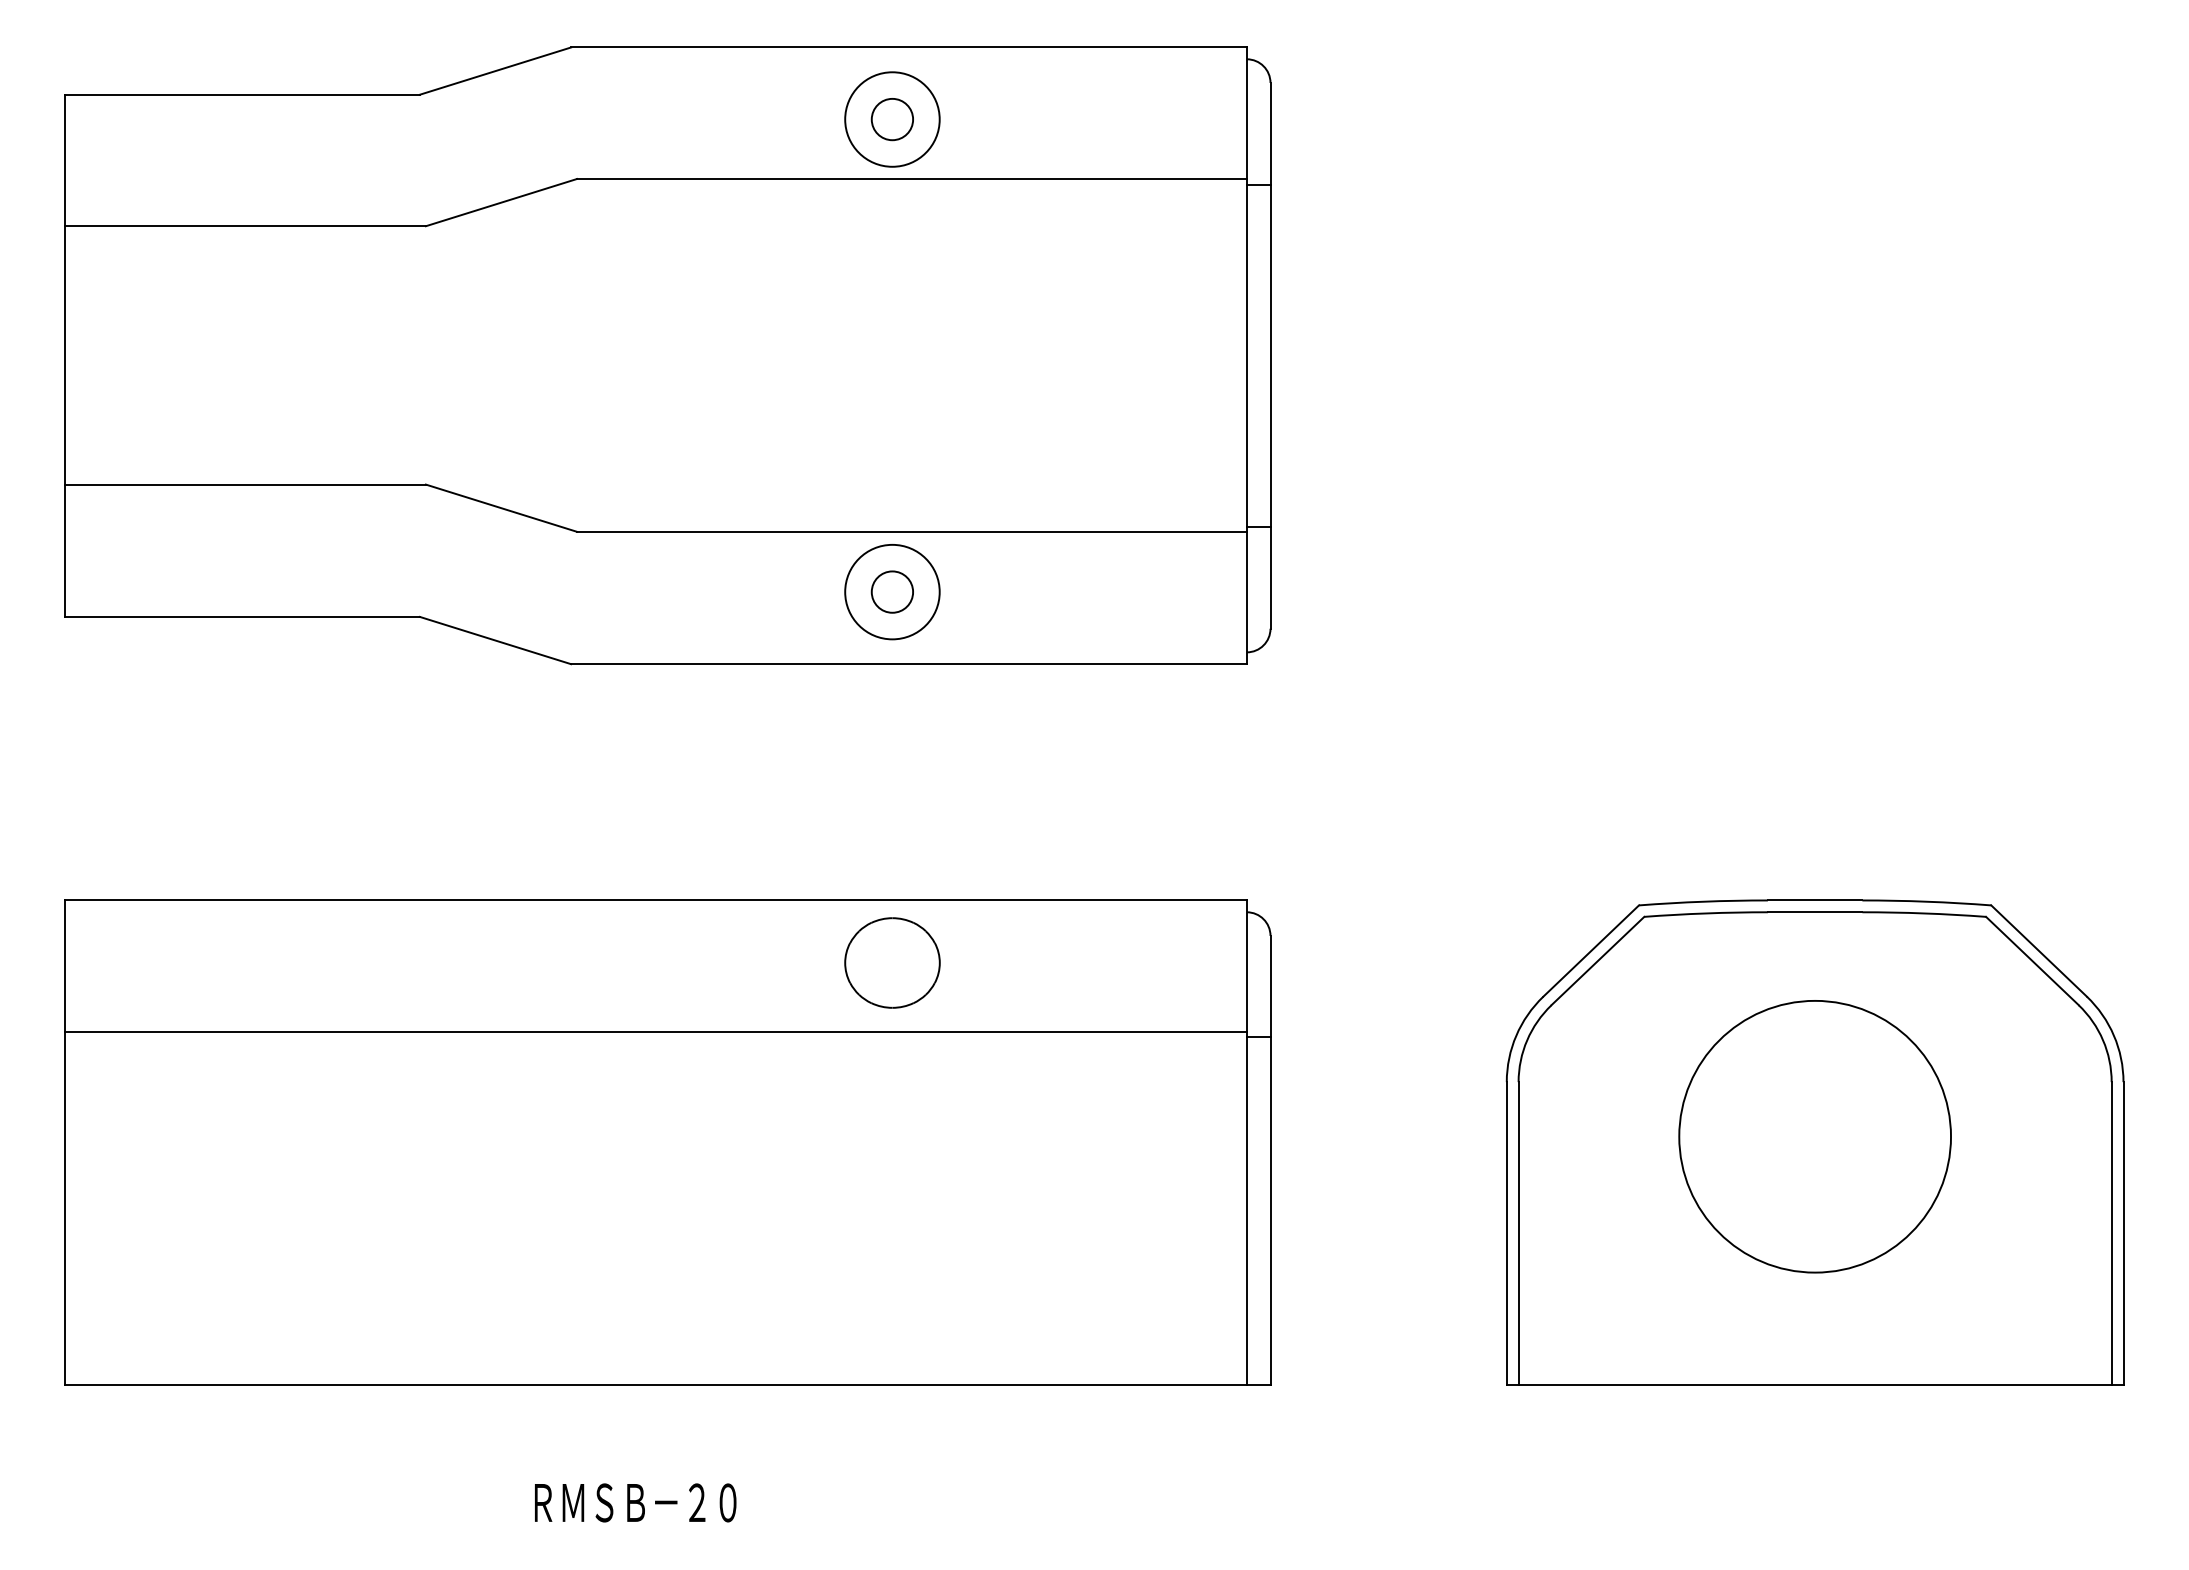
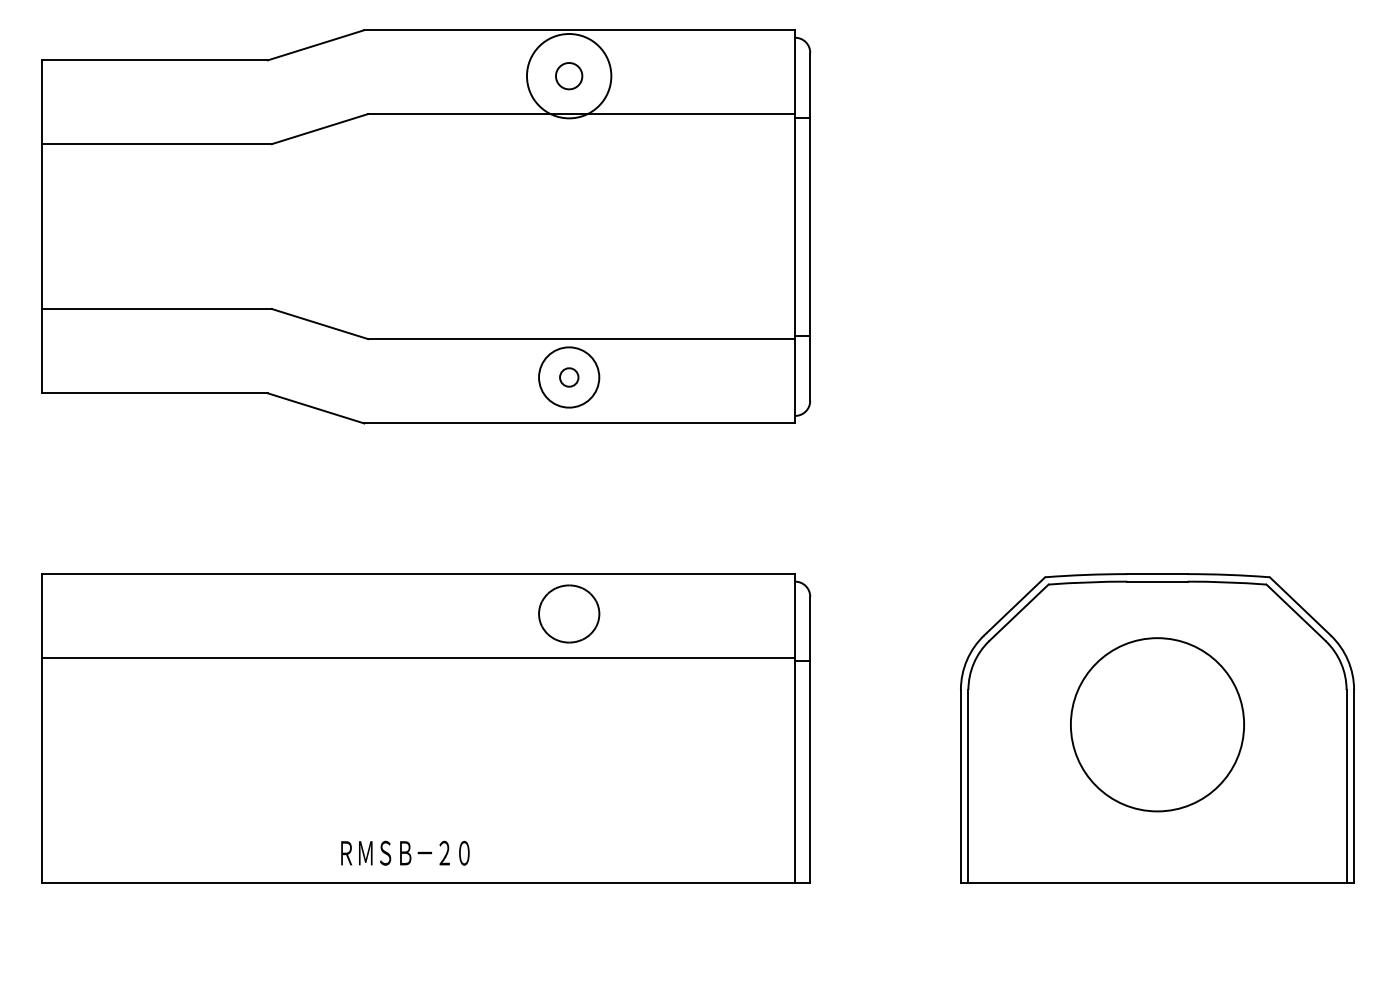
circle: (892, 120) -> (569, 76), size x1.4
circle: (892, 592) -> (569, 377), size x0.7
text: (635, 1501) -> (405, 852), moved

